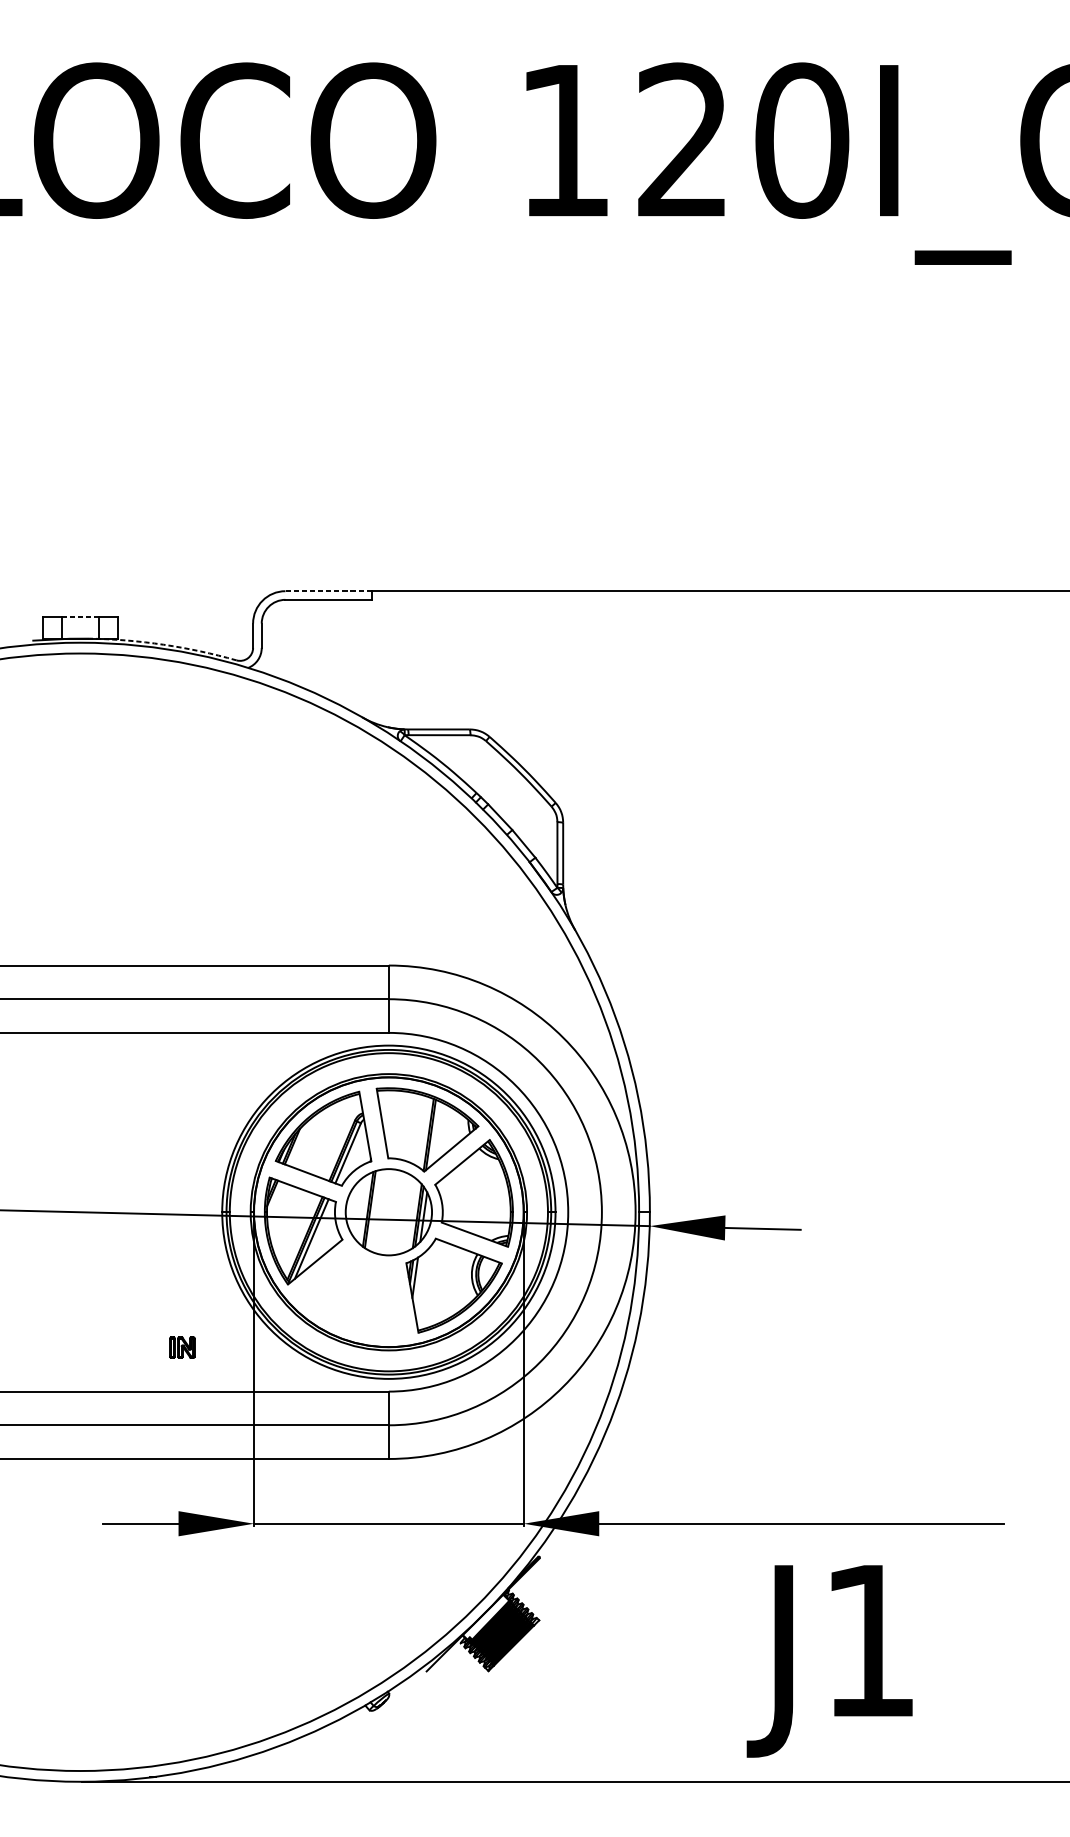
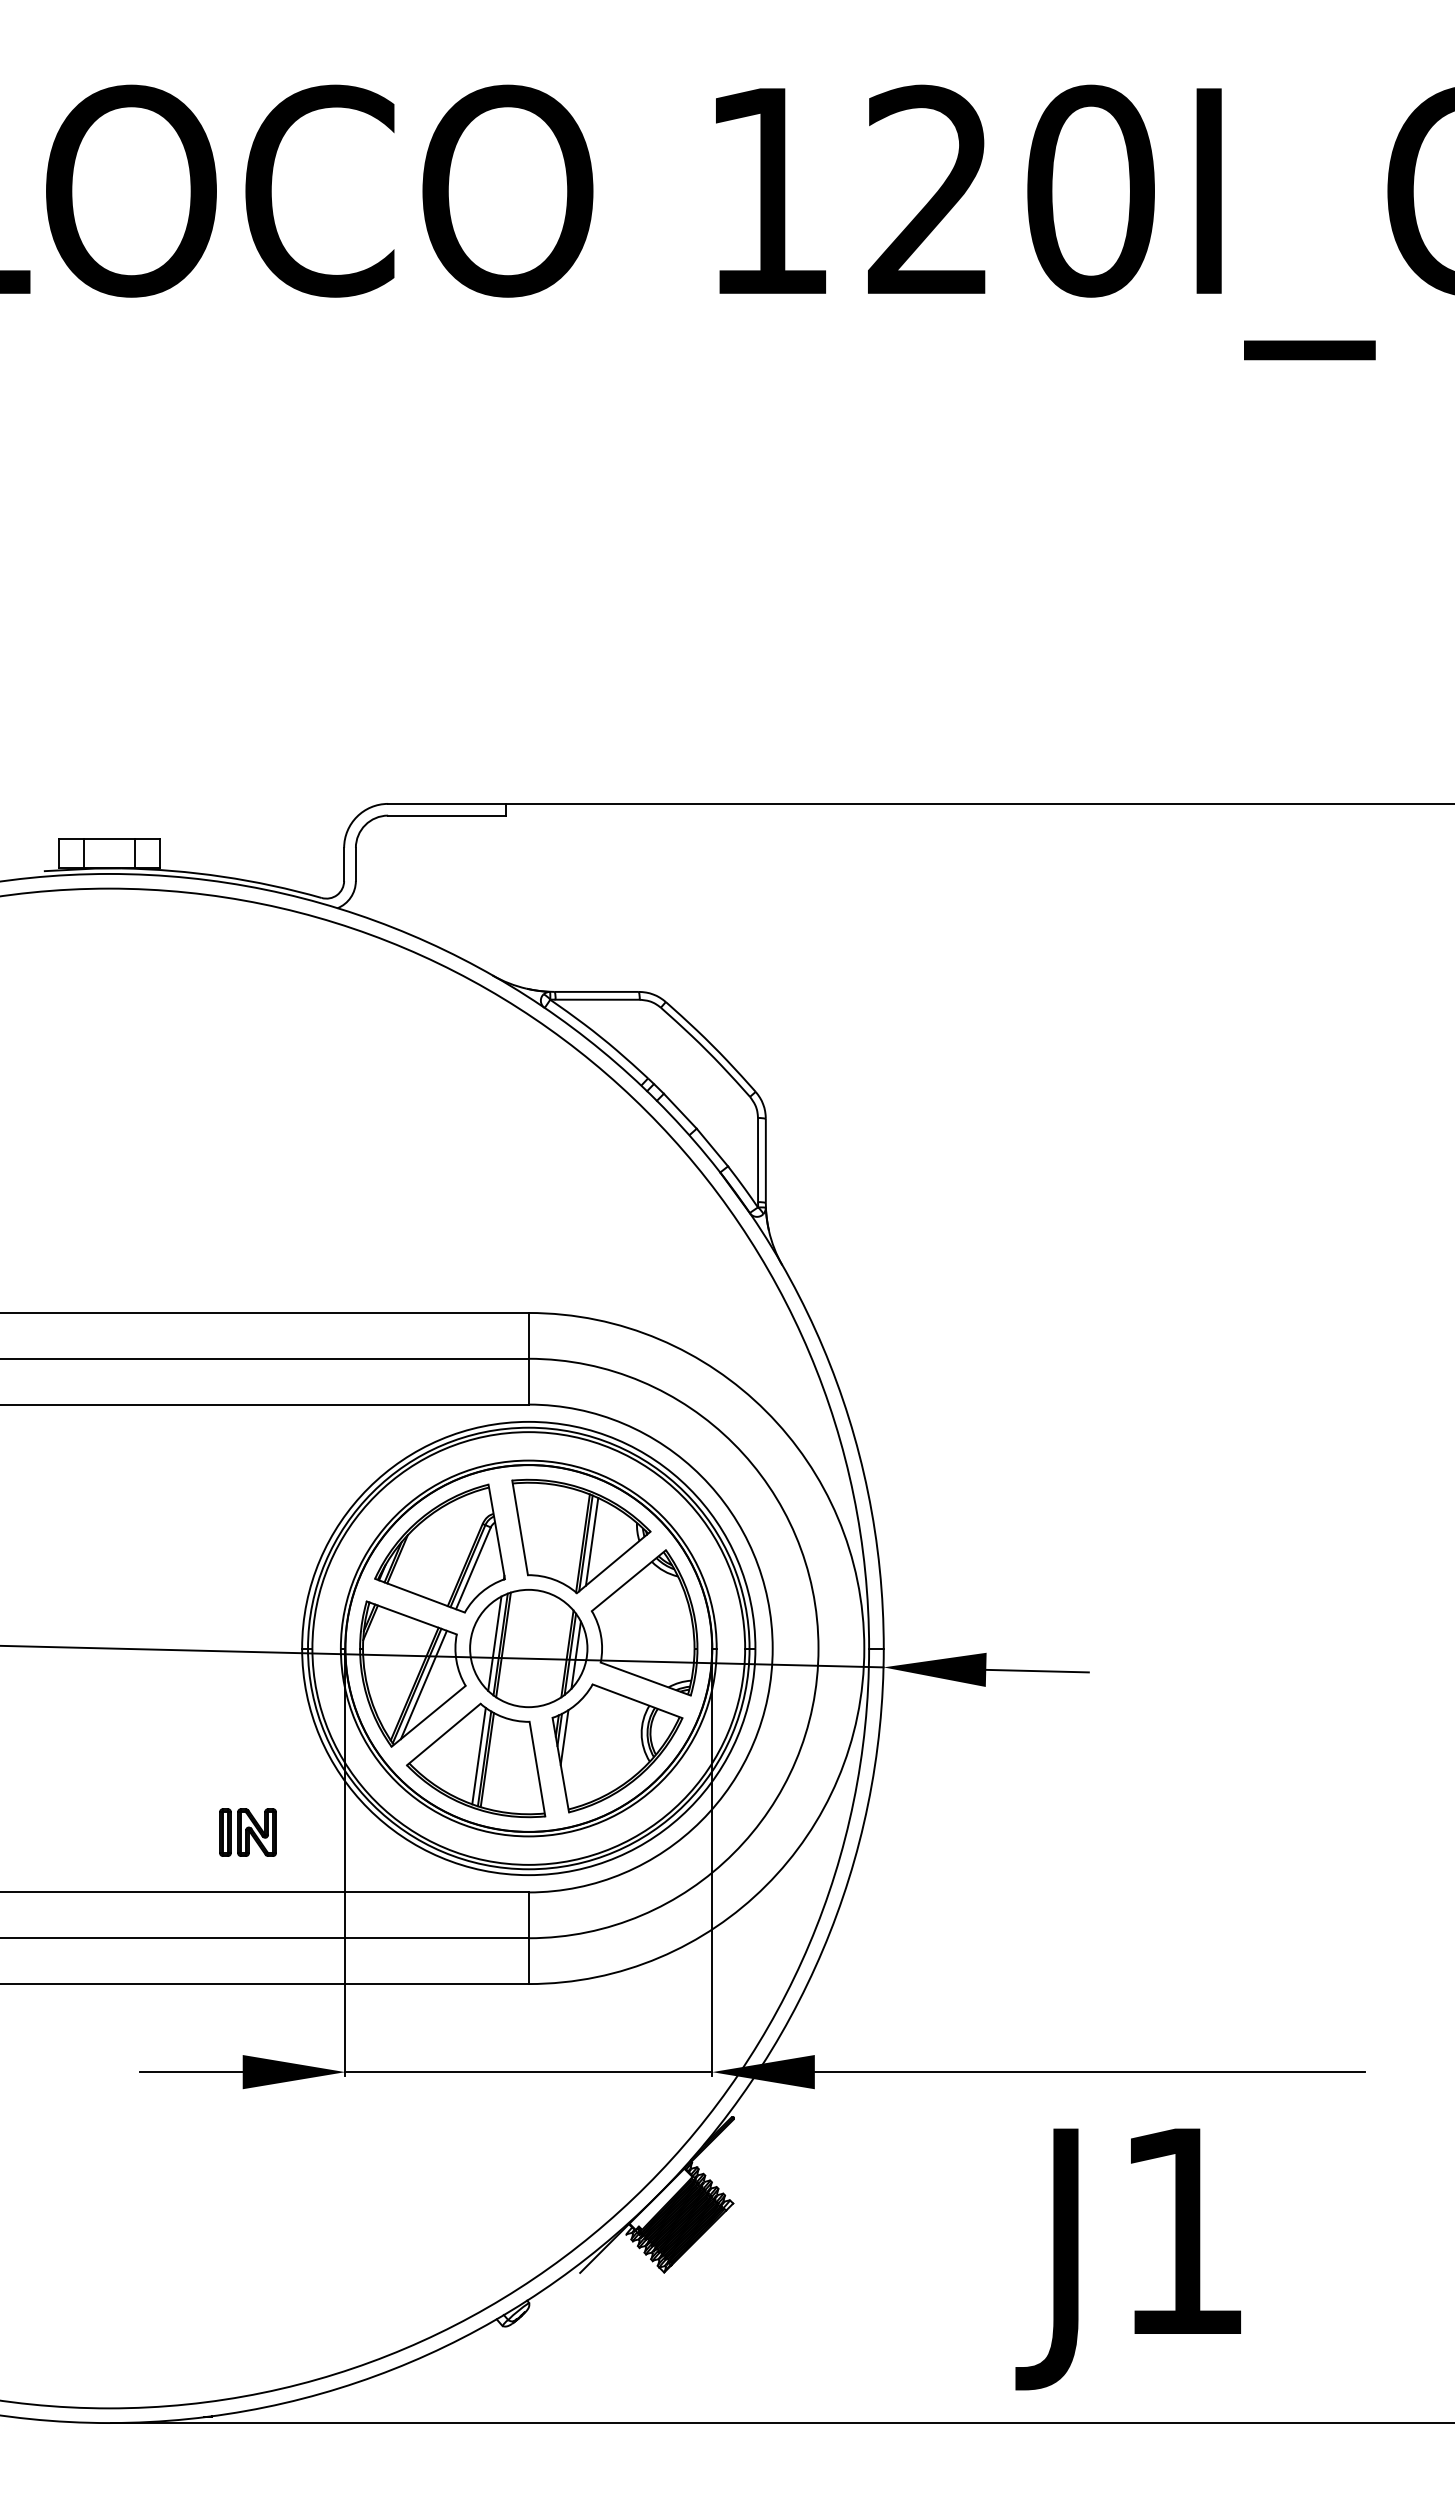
line: (328, 590) -> (446, 803), dashed -> solid
line: (79, 617) -> (108, 839), dashed -> solid
arc: (163, 644) -> (222, 876), dashed -> solid
line: (434, 1133) -> (591, 1541), added
line: (363, 1208) -> (494, 1643), added
part: (350, 1294) -> (476, 1760), added
part: (182, 1347) -> (247, 1832), size x1.67

